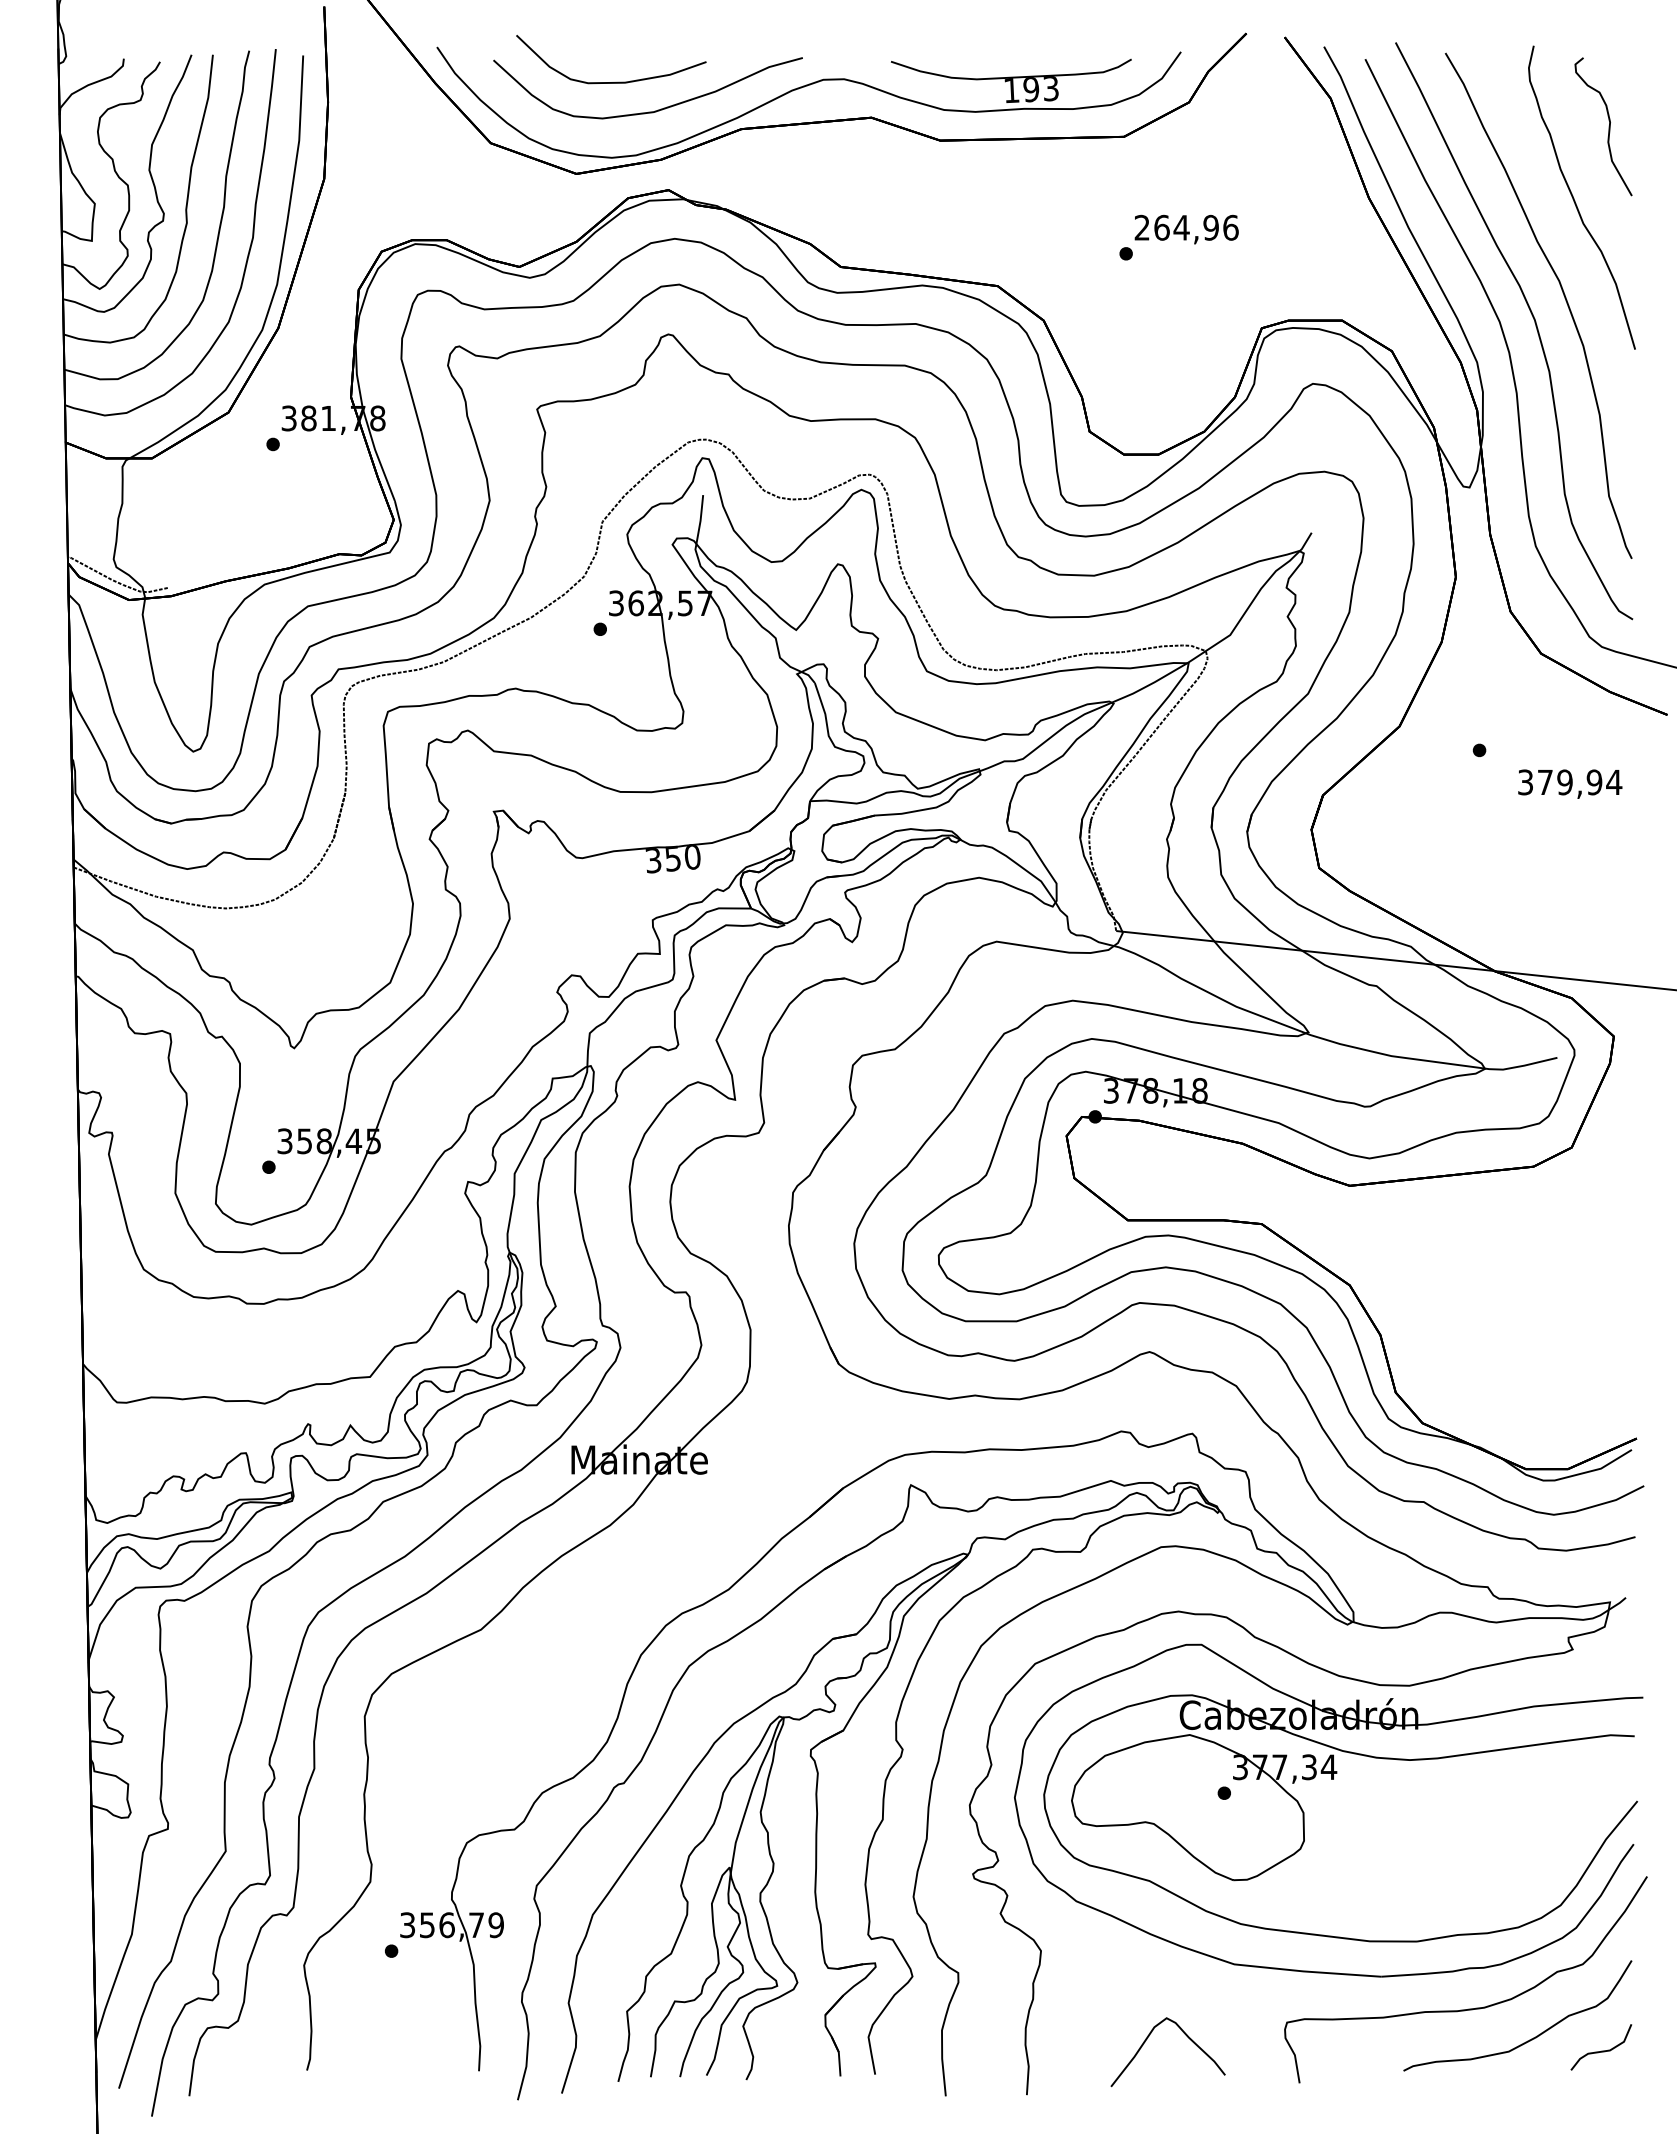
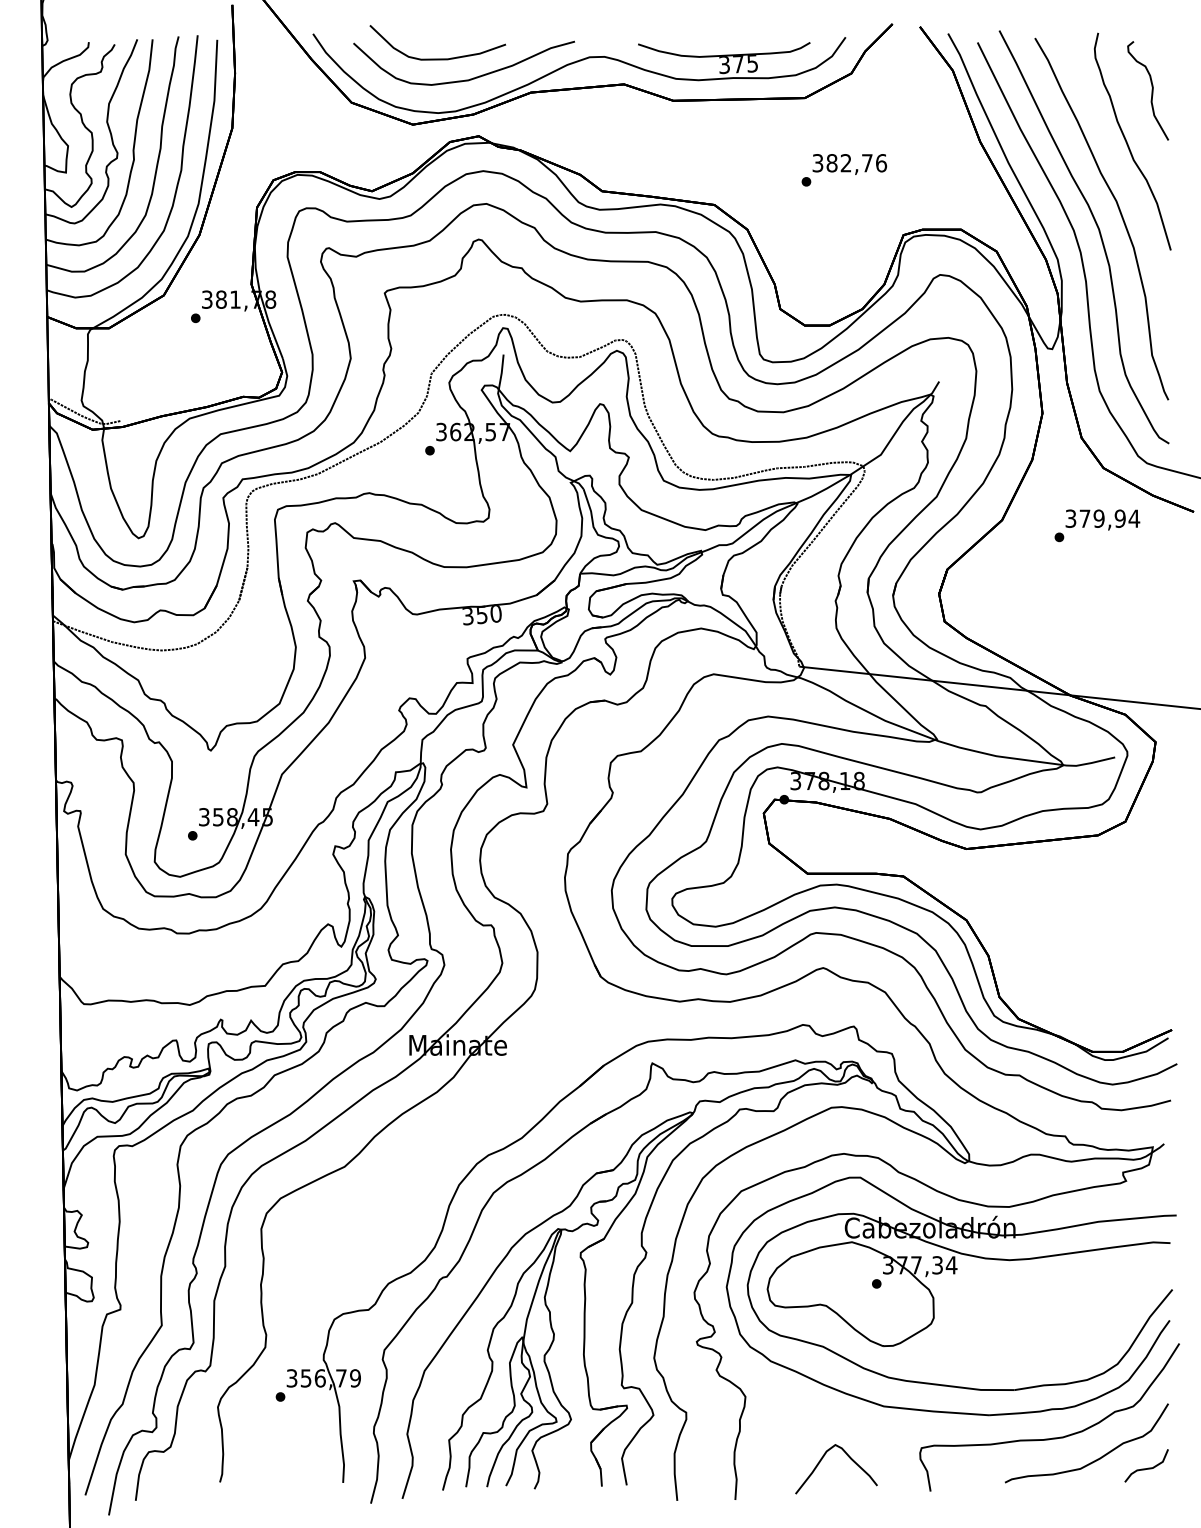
text: (1031, 89) -> (738, 64), 193 -> 375
text: (1176, 227) -> (842, 163), 264,96 -> 382,76
text: (1570, 783) -> (1103, 519), moved

